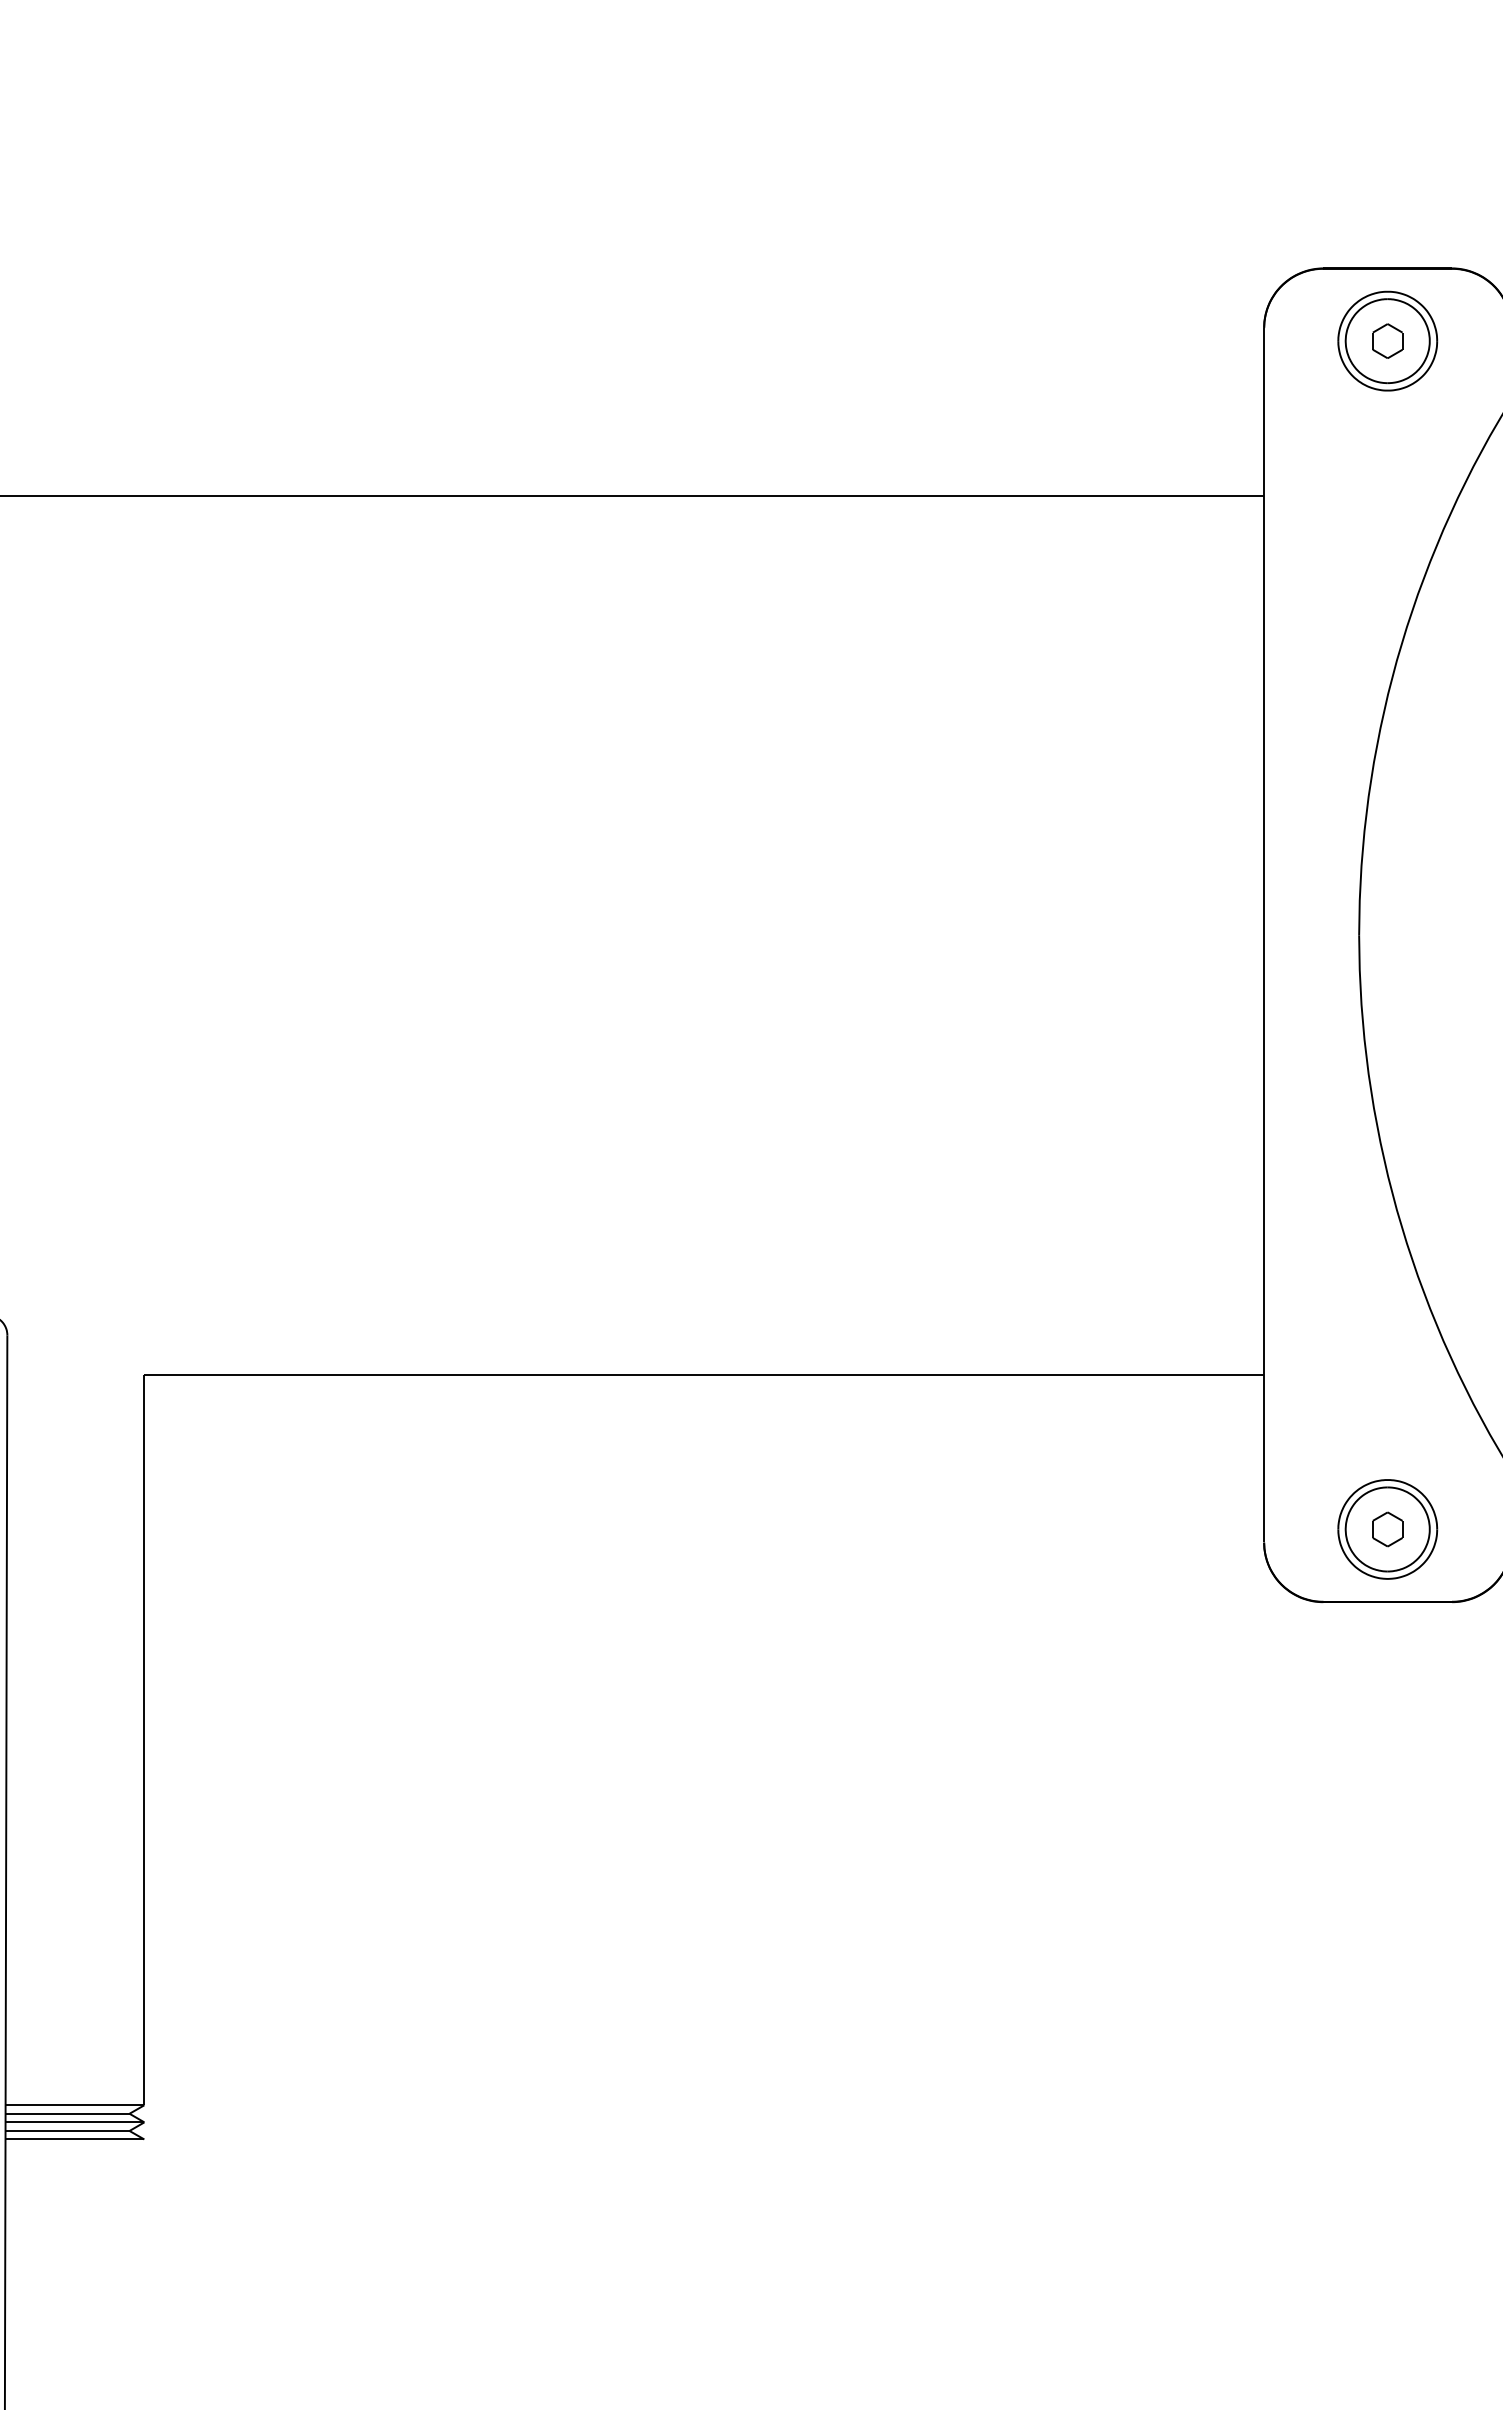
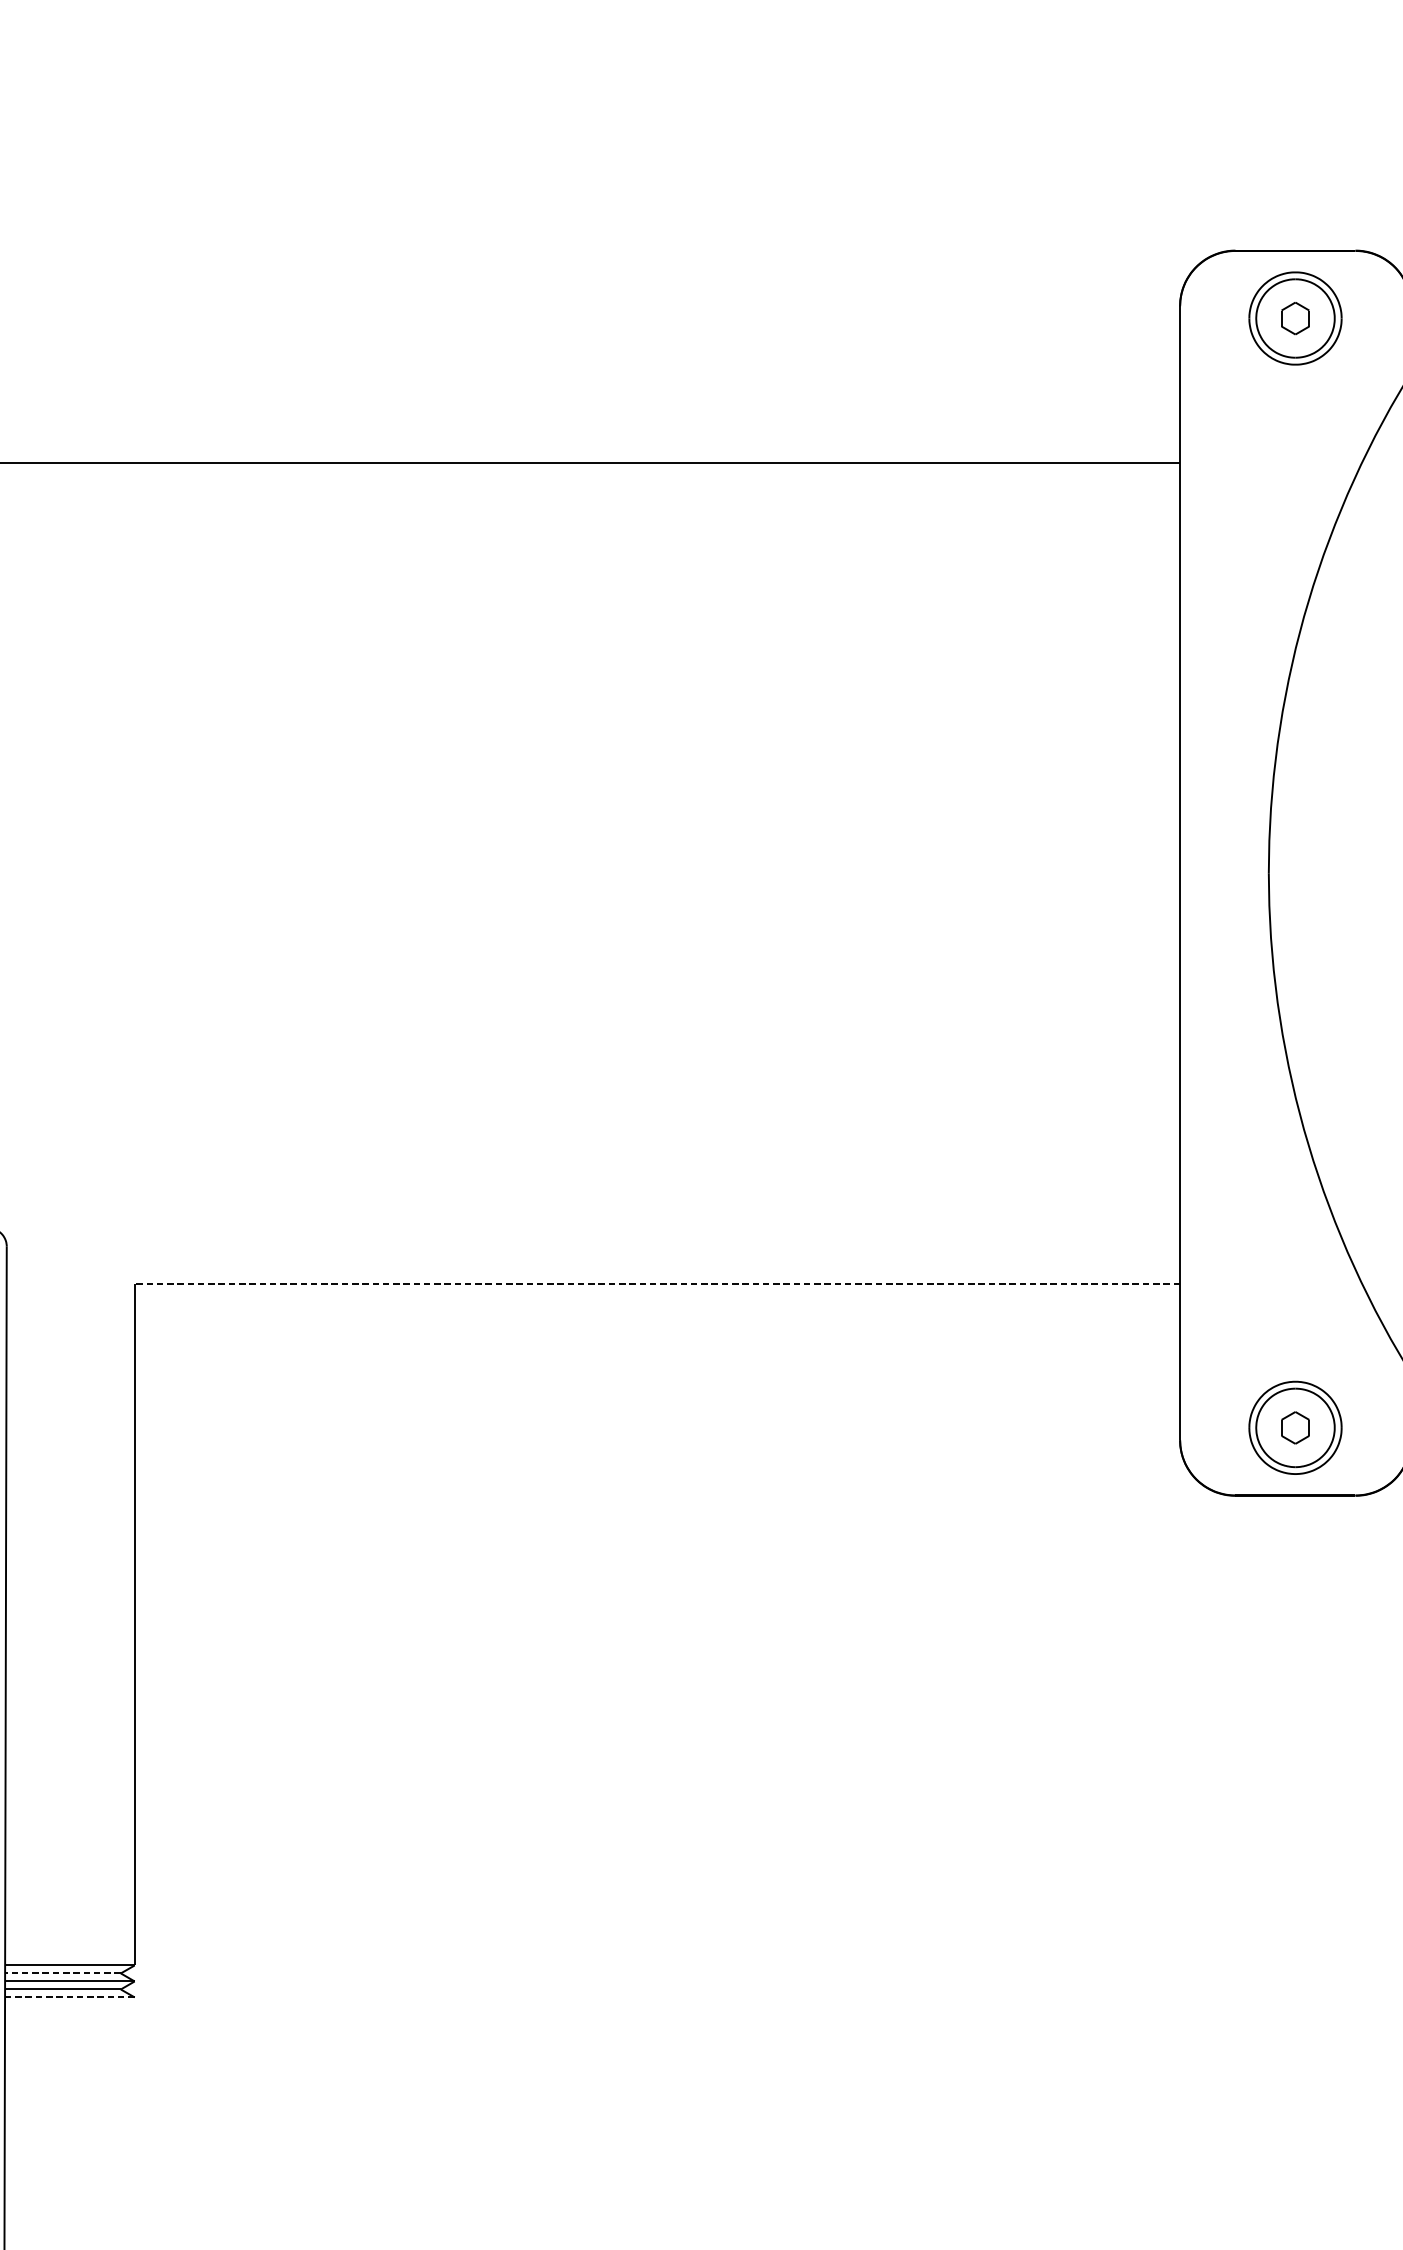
line: (704, 1374) -> (657, 1283), solid -> dashed
line: (67, 2113) -> (62, 1973), solid -> dashed
line: (74, 2139) -> (69, 1997), solid -> dashed

